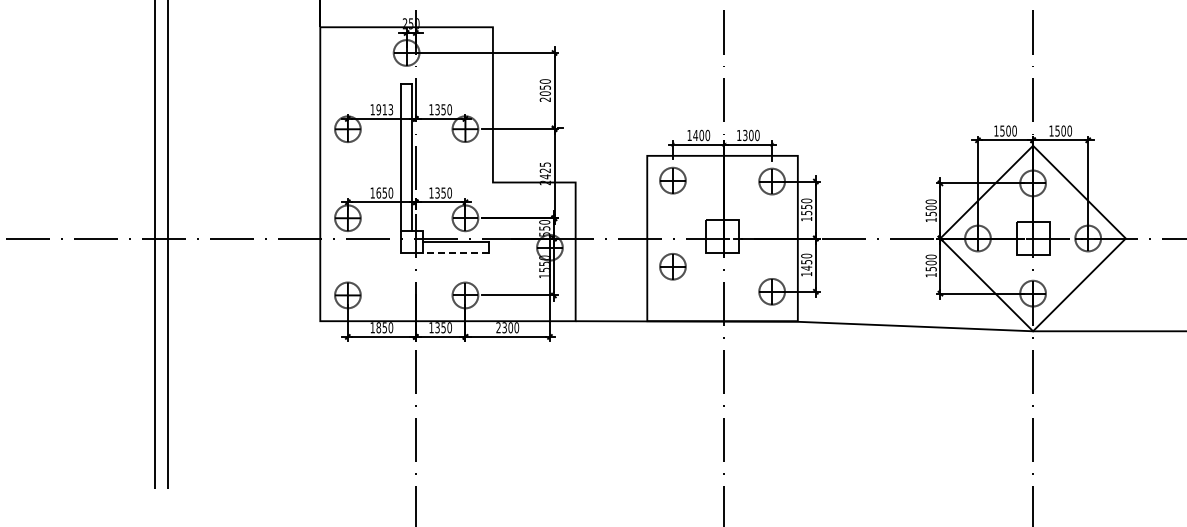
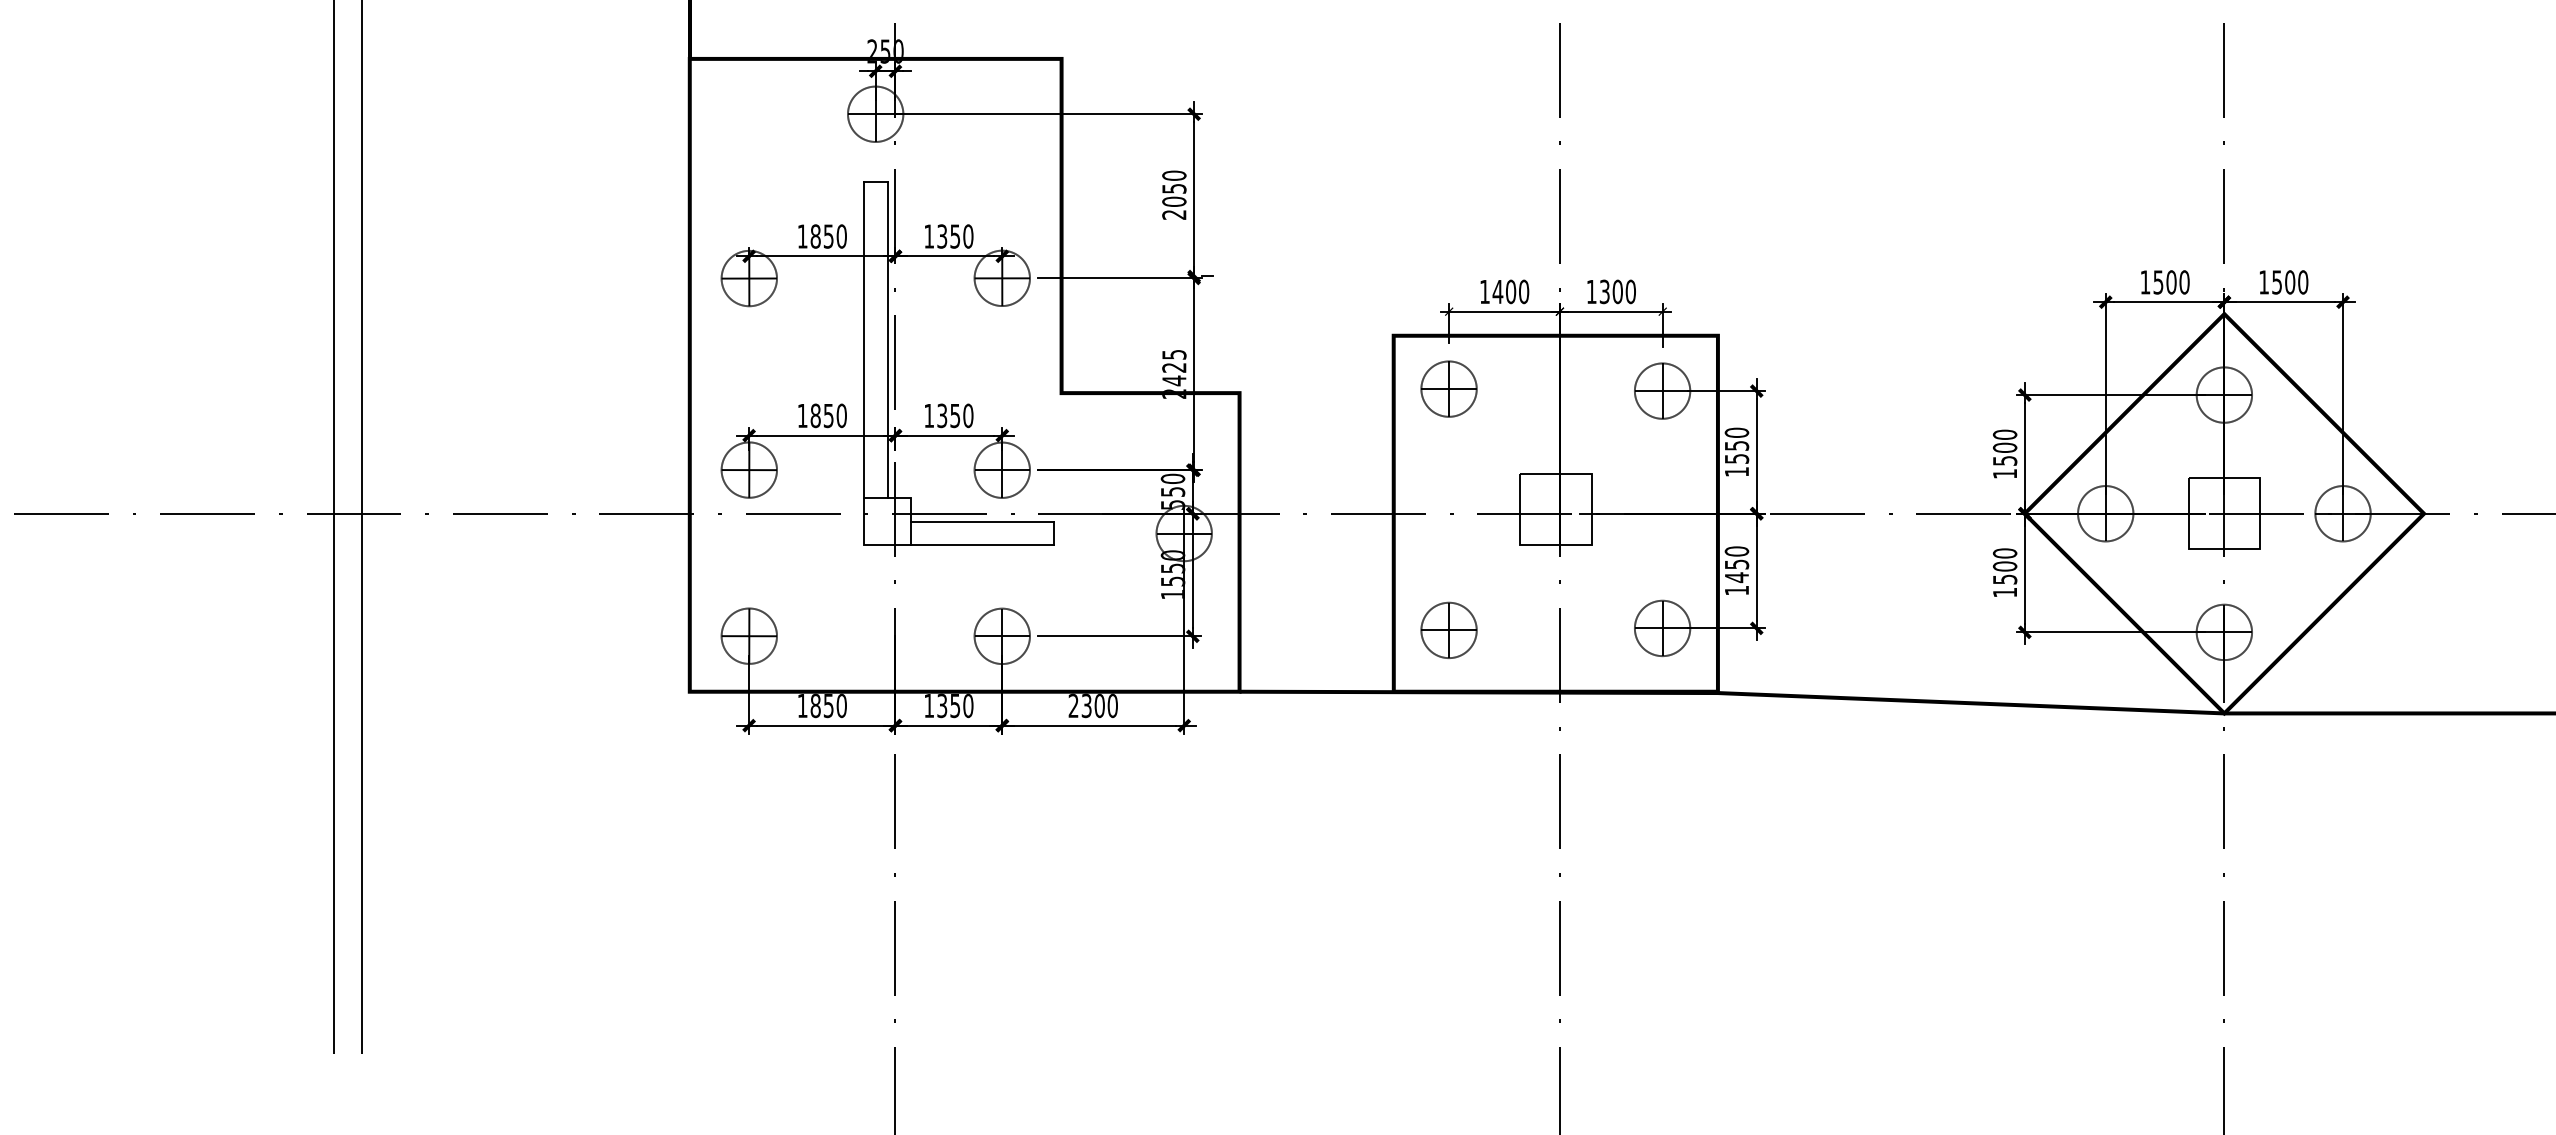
text: (384, 109) -> (828, 235), 1913 -> 1850
text: (378, 192) -> (815, 414), 1650 -> 1850
line: (455, 253) -> (980, 545), dashed -> solid
part: (672, 266) -> (1448, 629), moved

